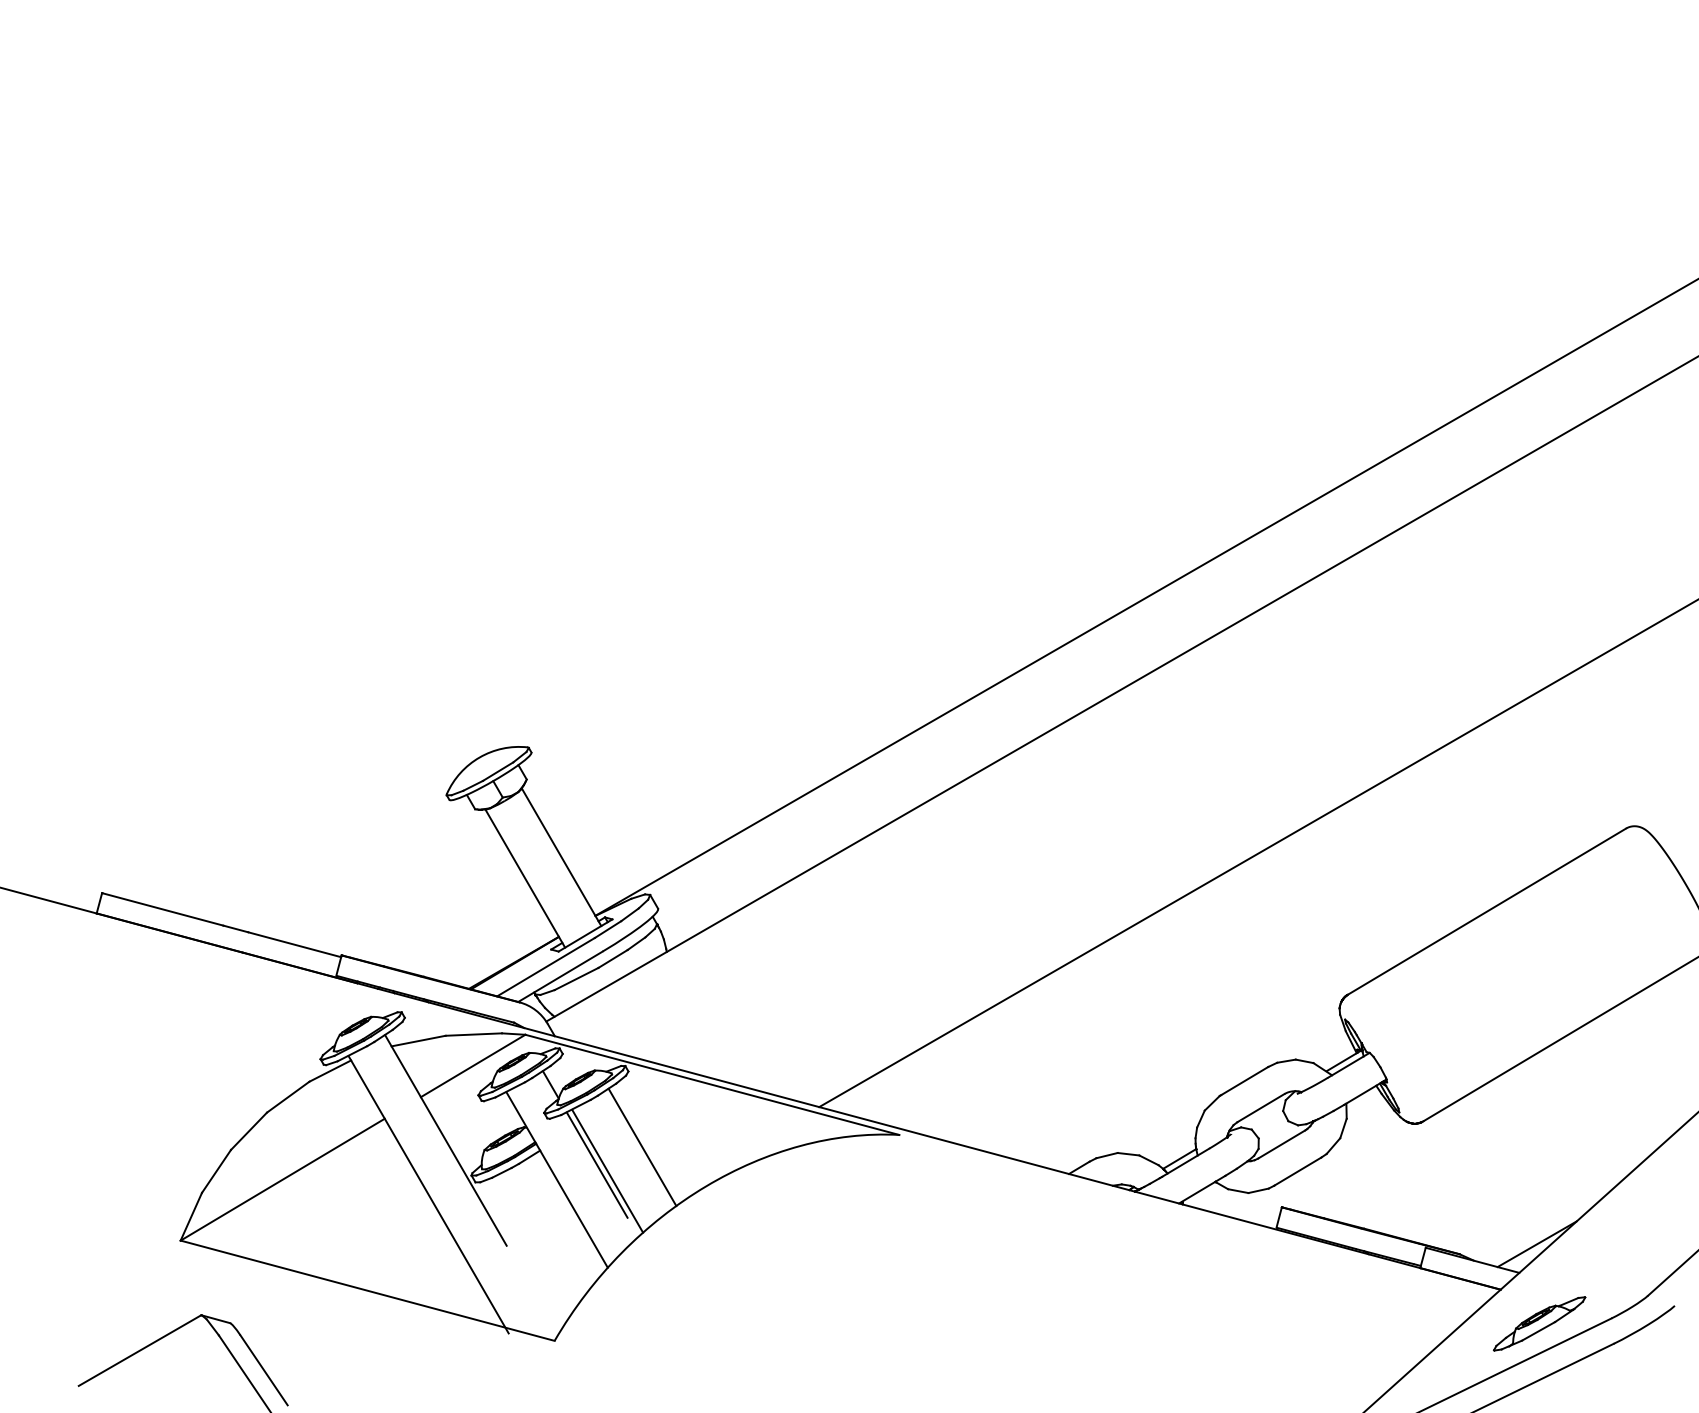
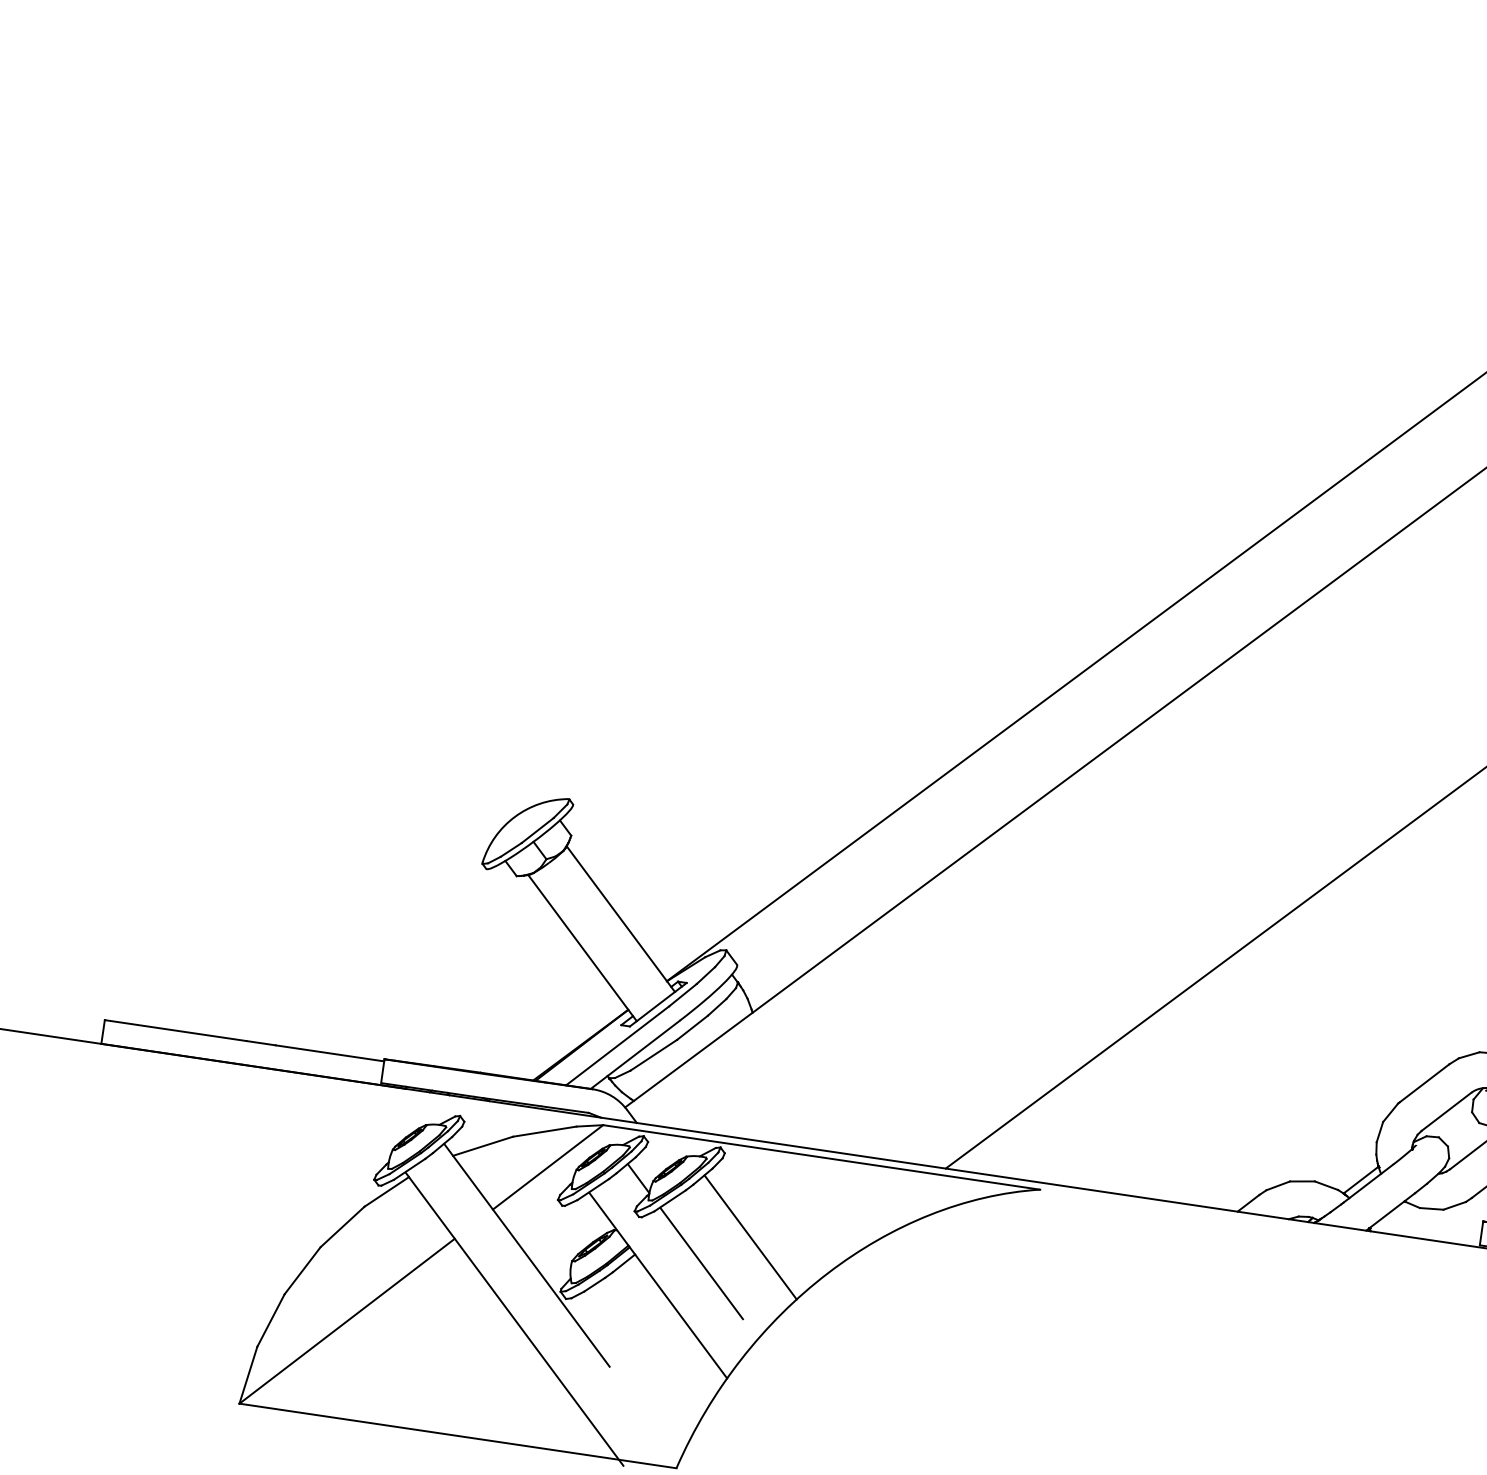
line: (607, 1170) -> (714, 1268), removed

